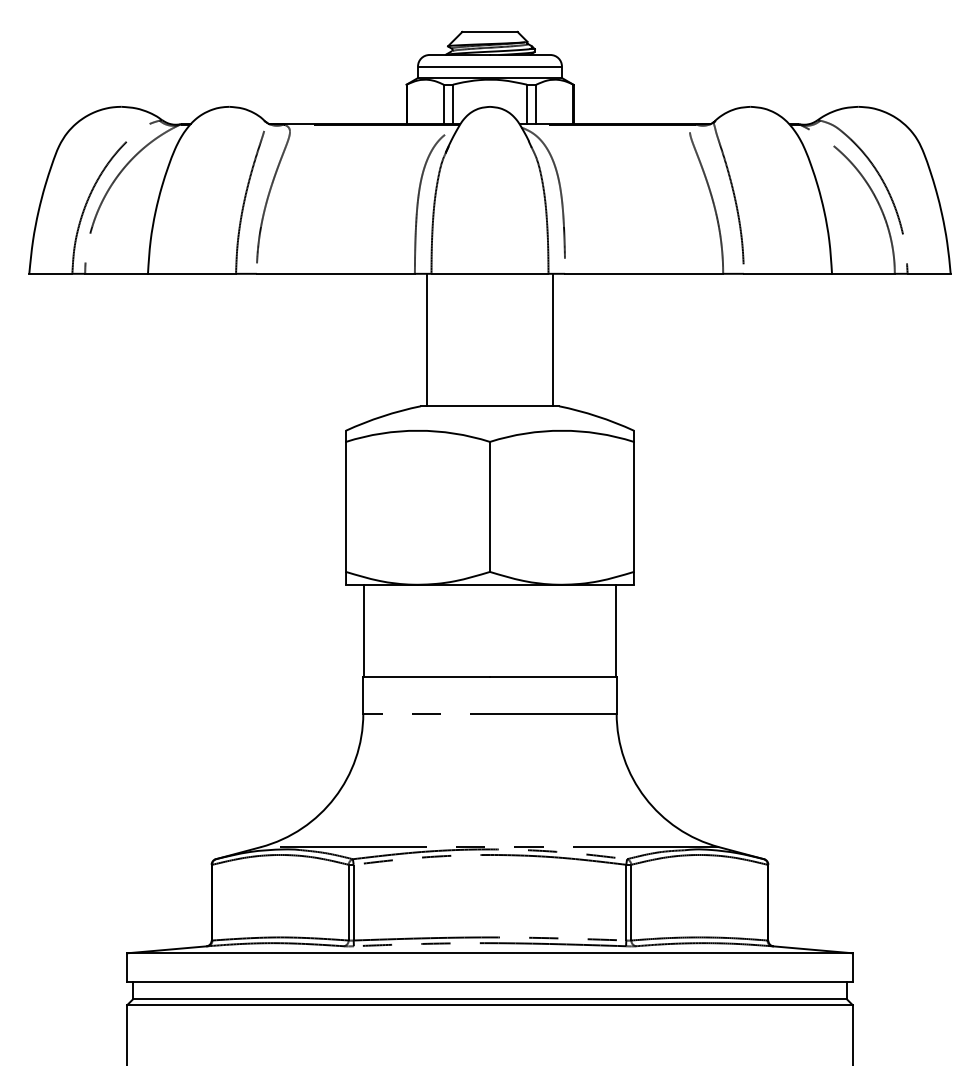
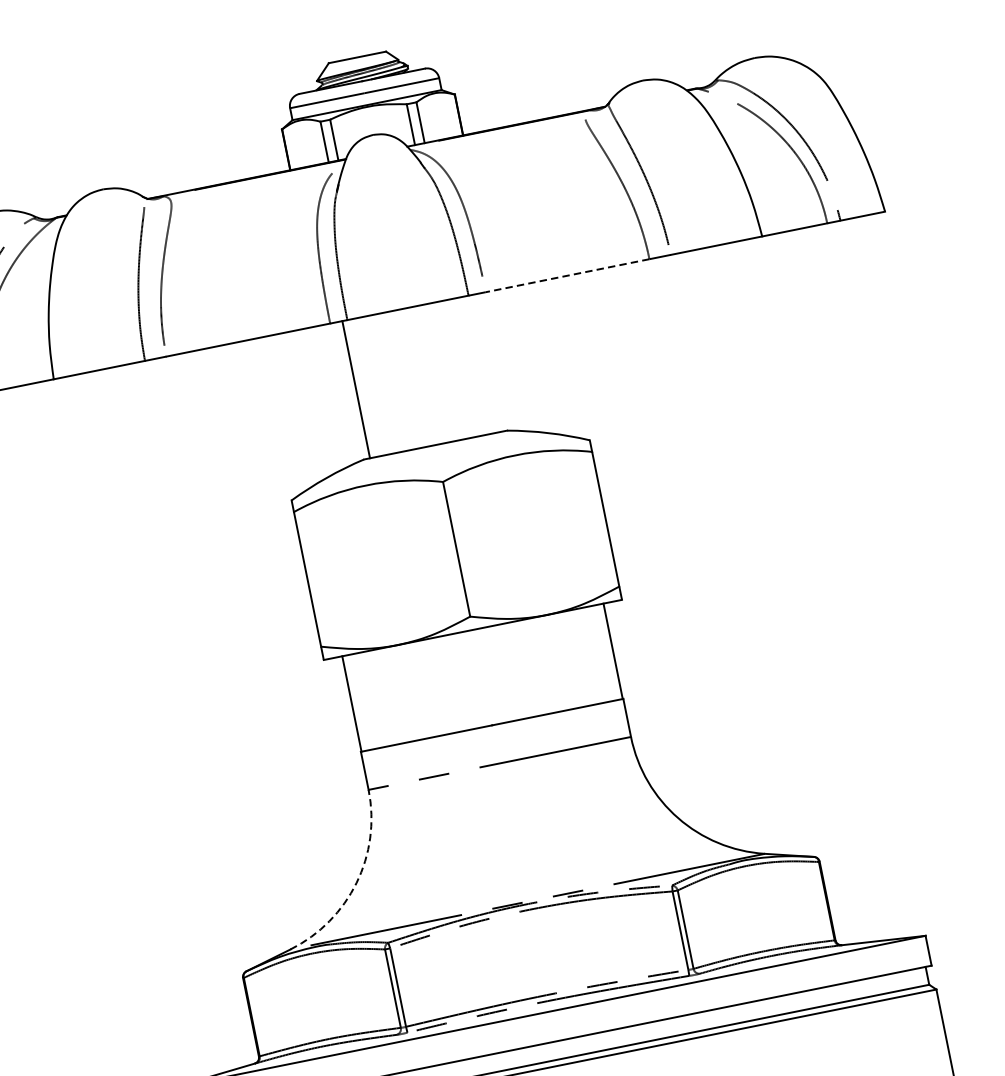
line: (643, 273) -> (566, 275), solid -> dashed
line: (553, 339) -> (487, 362), removed
arc: (334, 797) -> (356, 882), solid -> dashed

